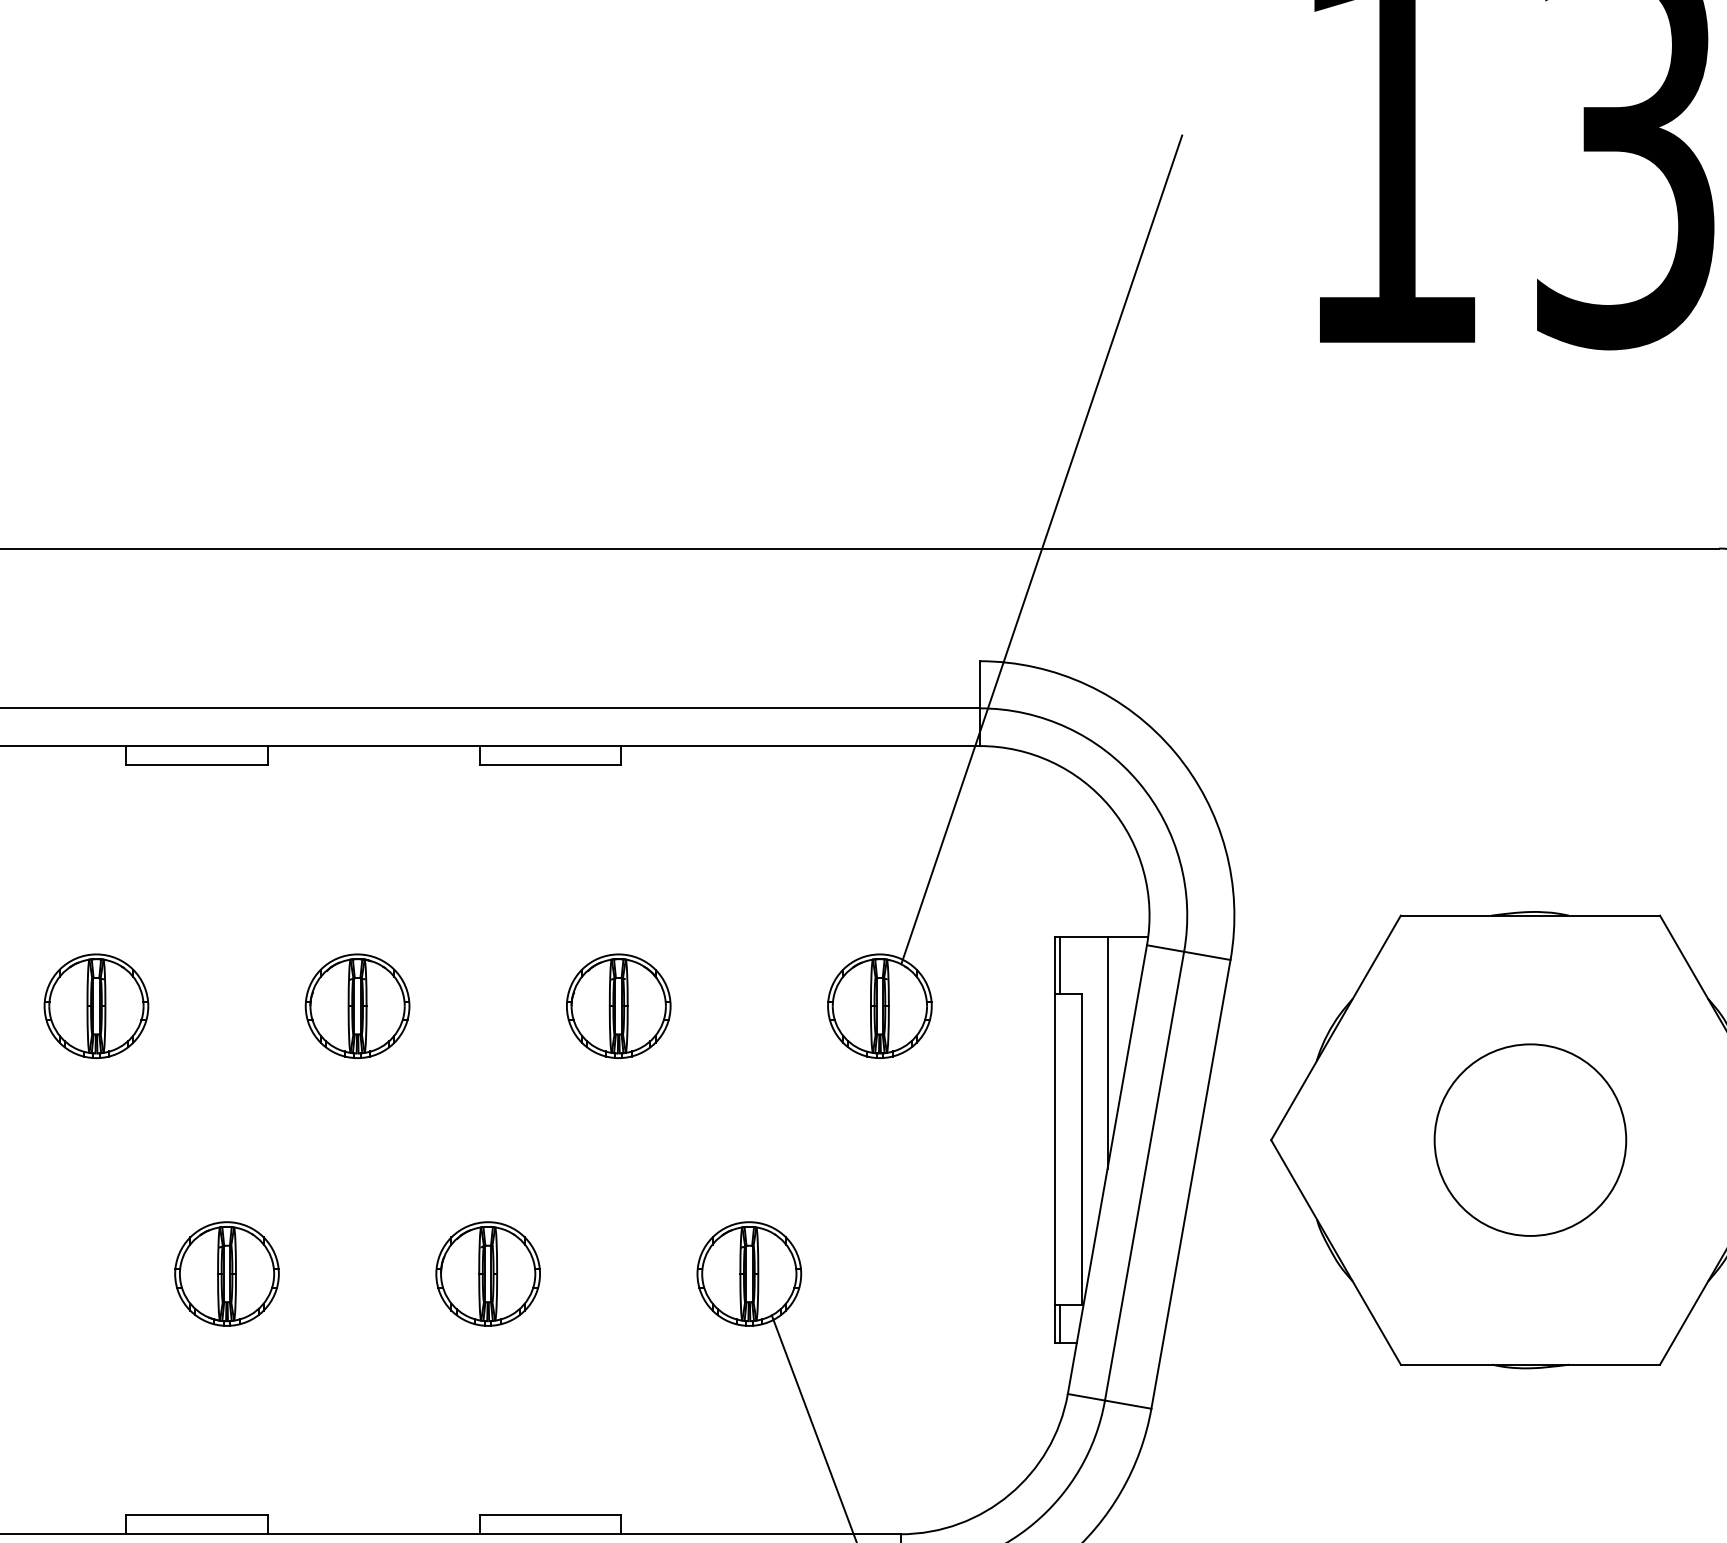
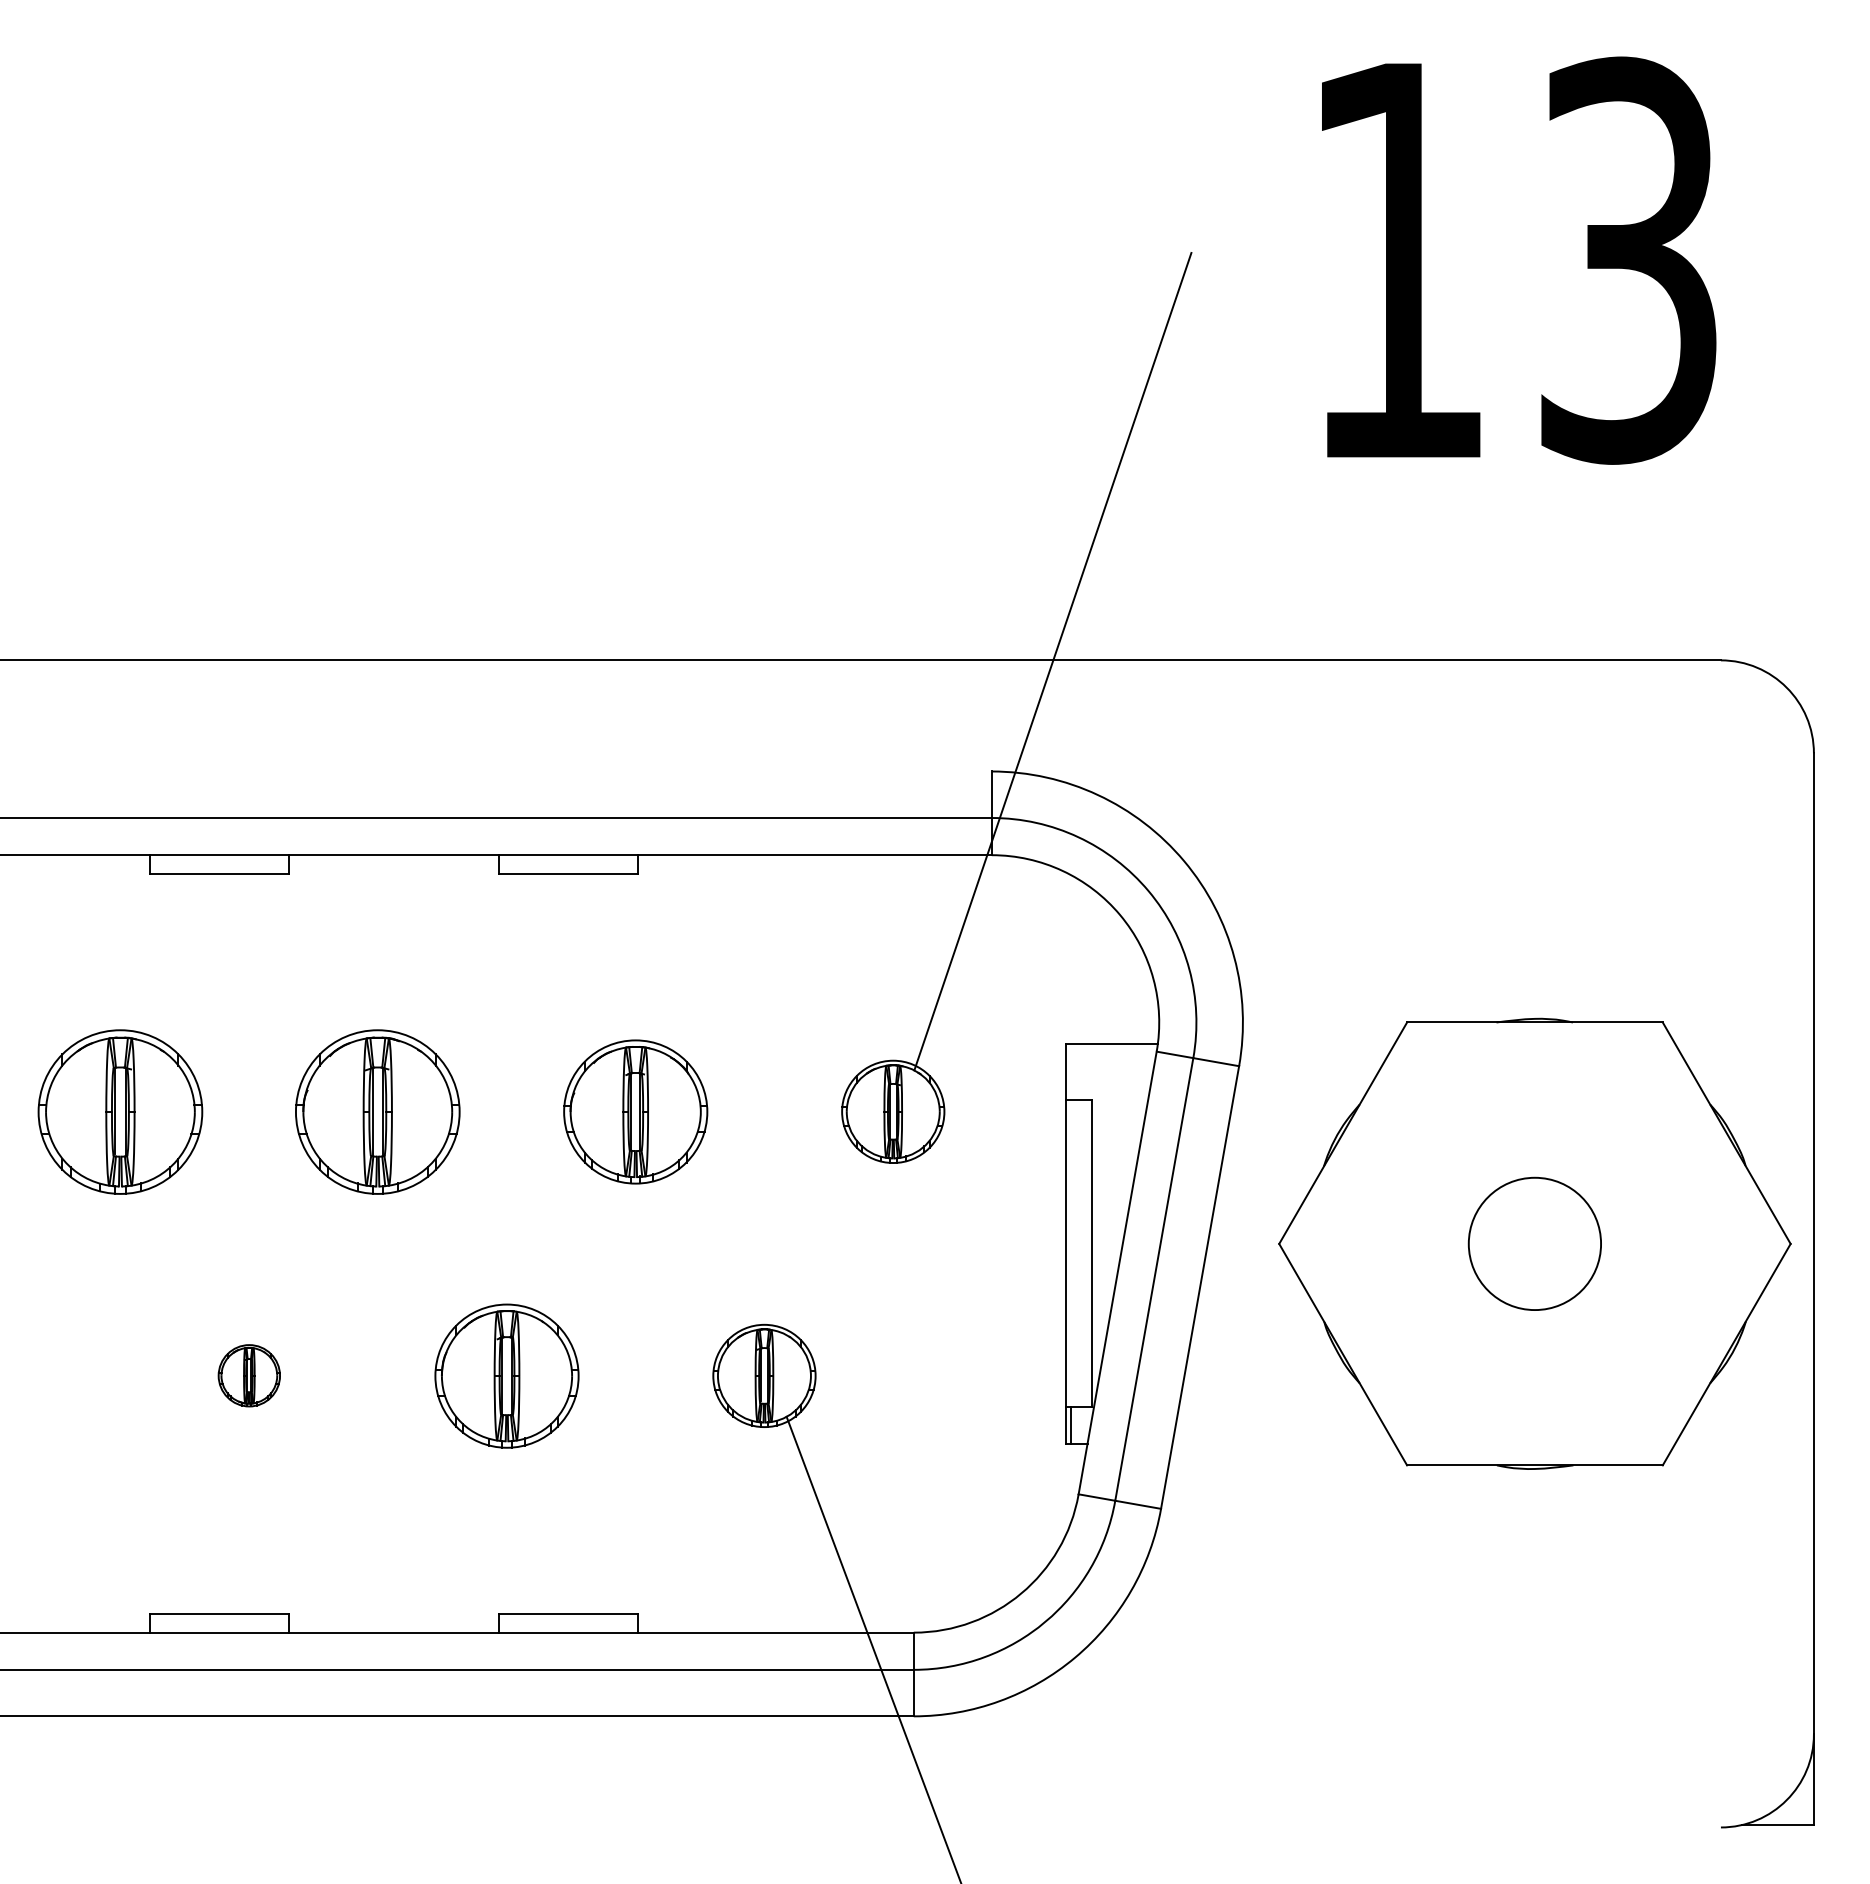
line: (1060, 965) -> (1071, 1071), removed
part: (96, 1005) -> (120, 1111), size x1.6
part: (358, 1005) -> (378, 1111), size x1.6
part: (618, 1005) -> (635, 1111), size x1.4
line: (1107, 1052) -> (1117, 1157), removed
circle: (1530, 1139) -> (1534, 1243), size x0.7
part: (227, 1273) -> (249, 1375), size x0.6
part: (487, 1273) -> (506, 1375), size x1.4

